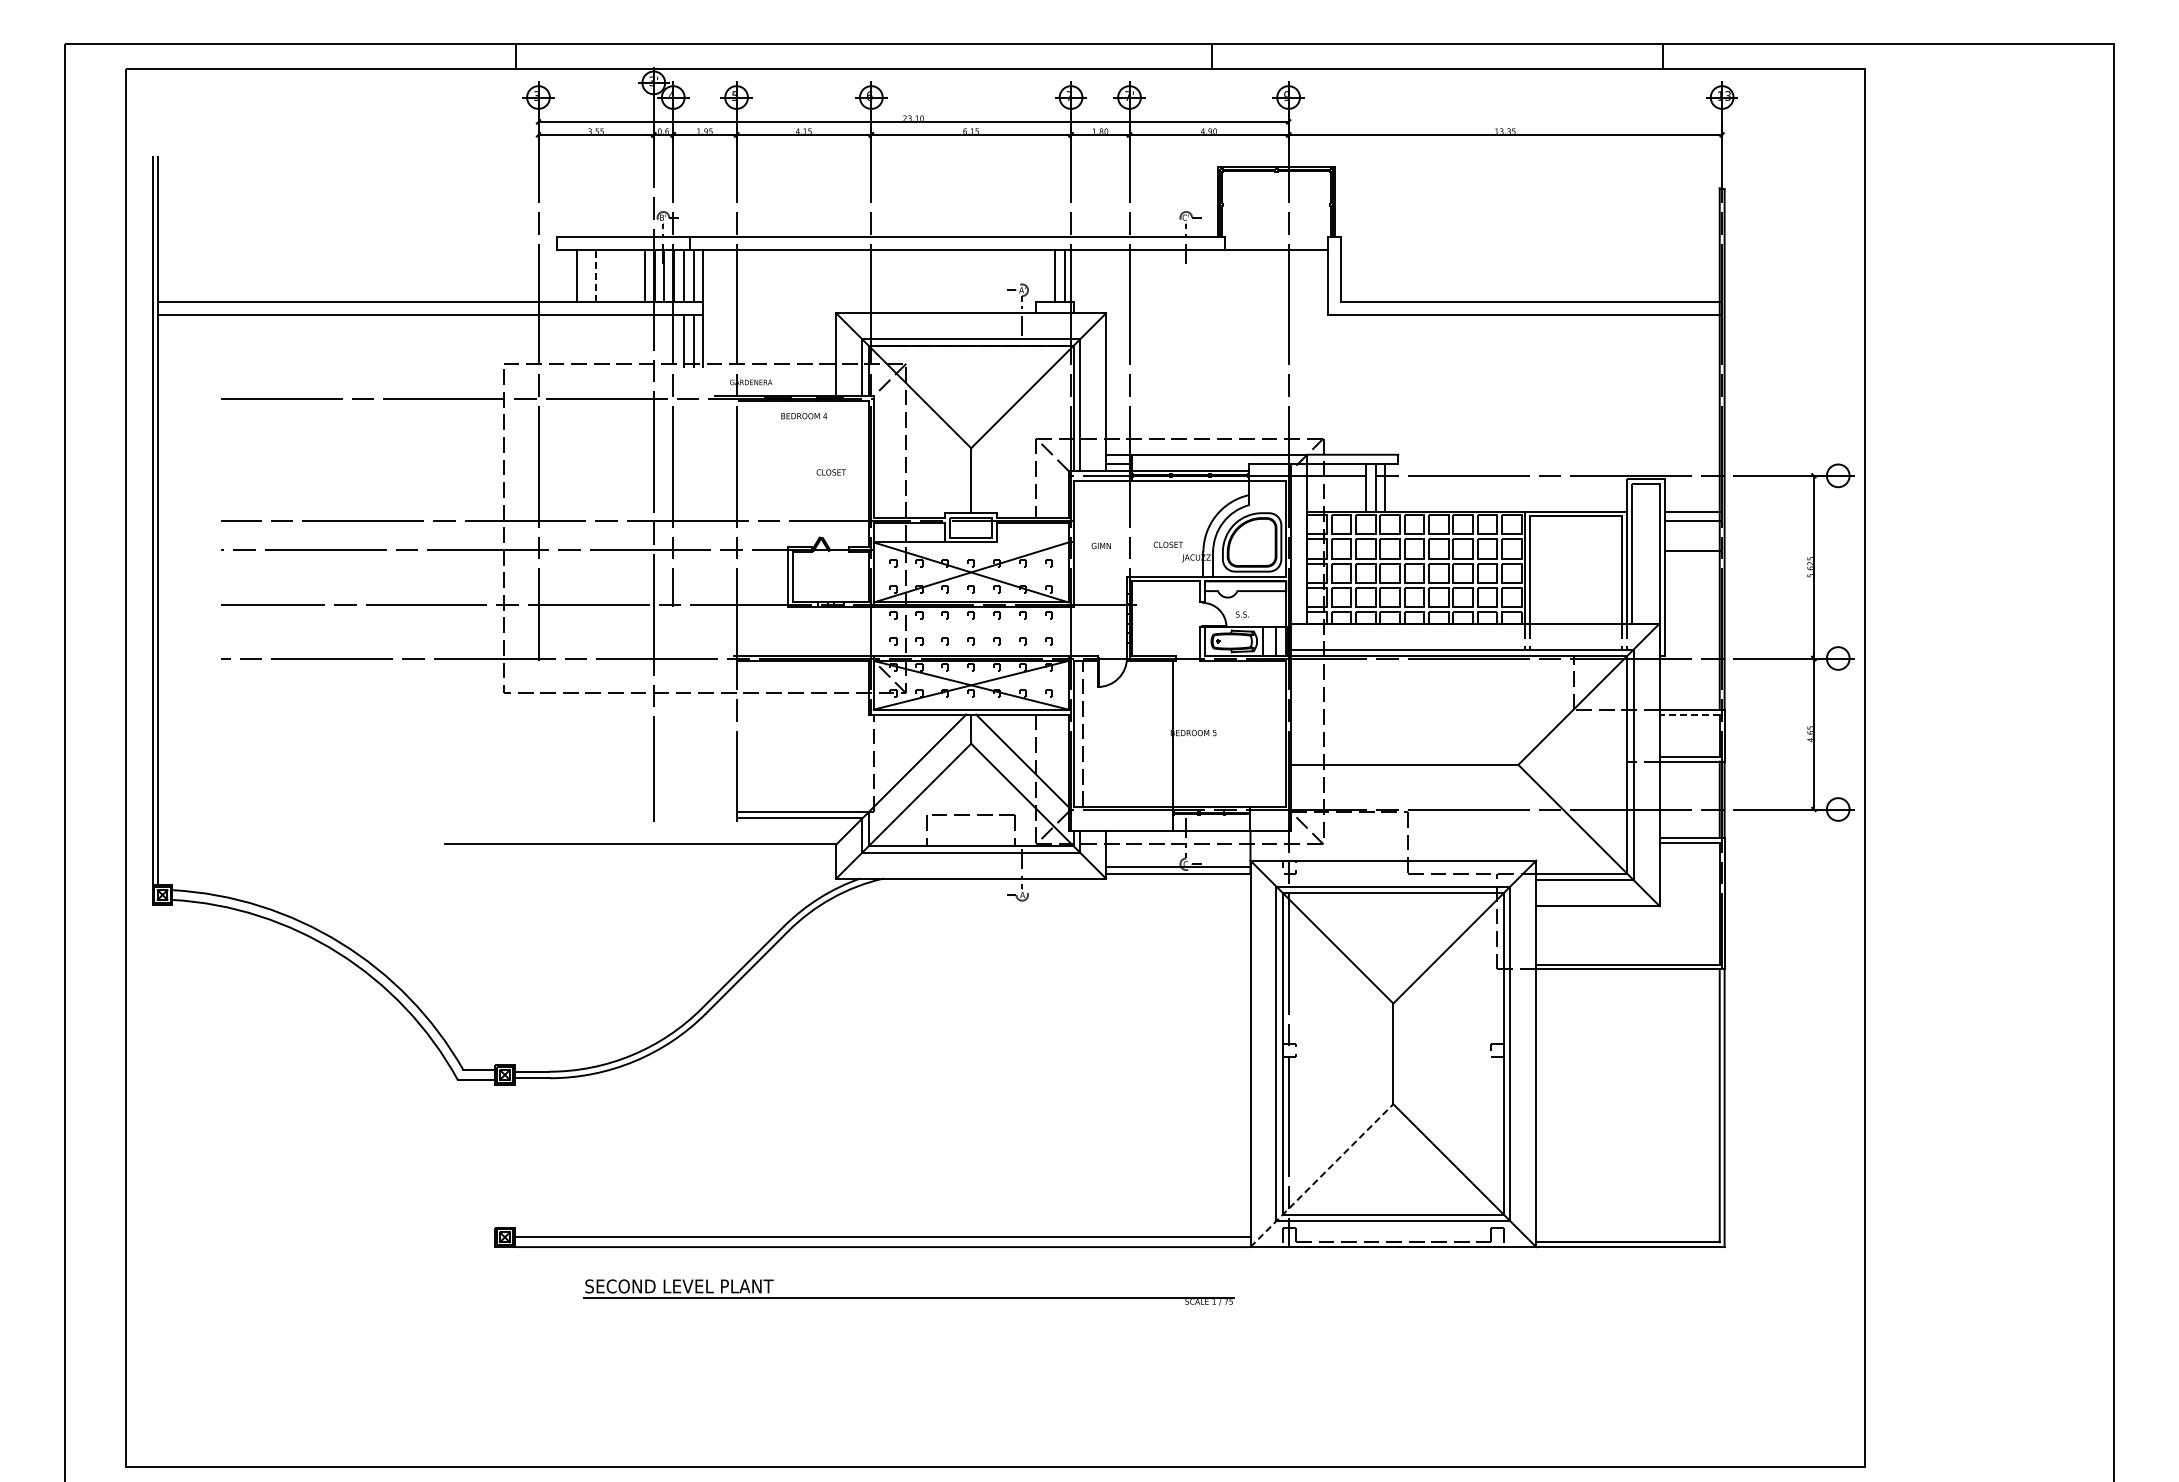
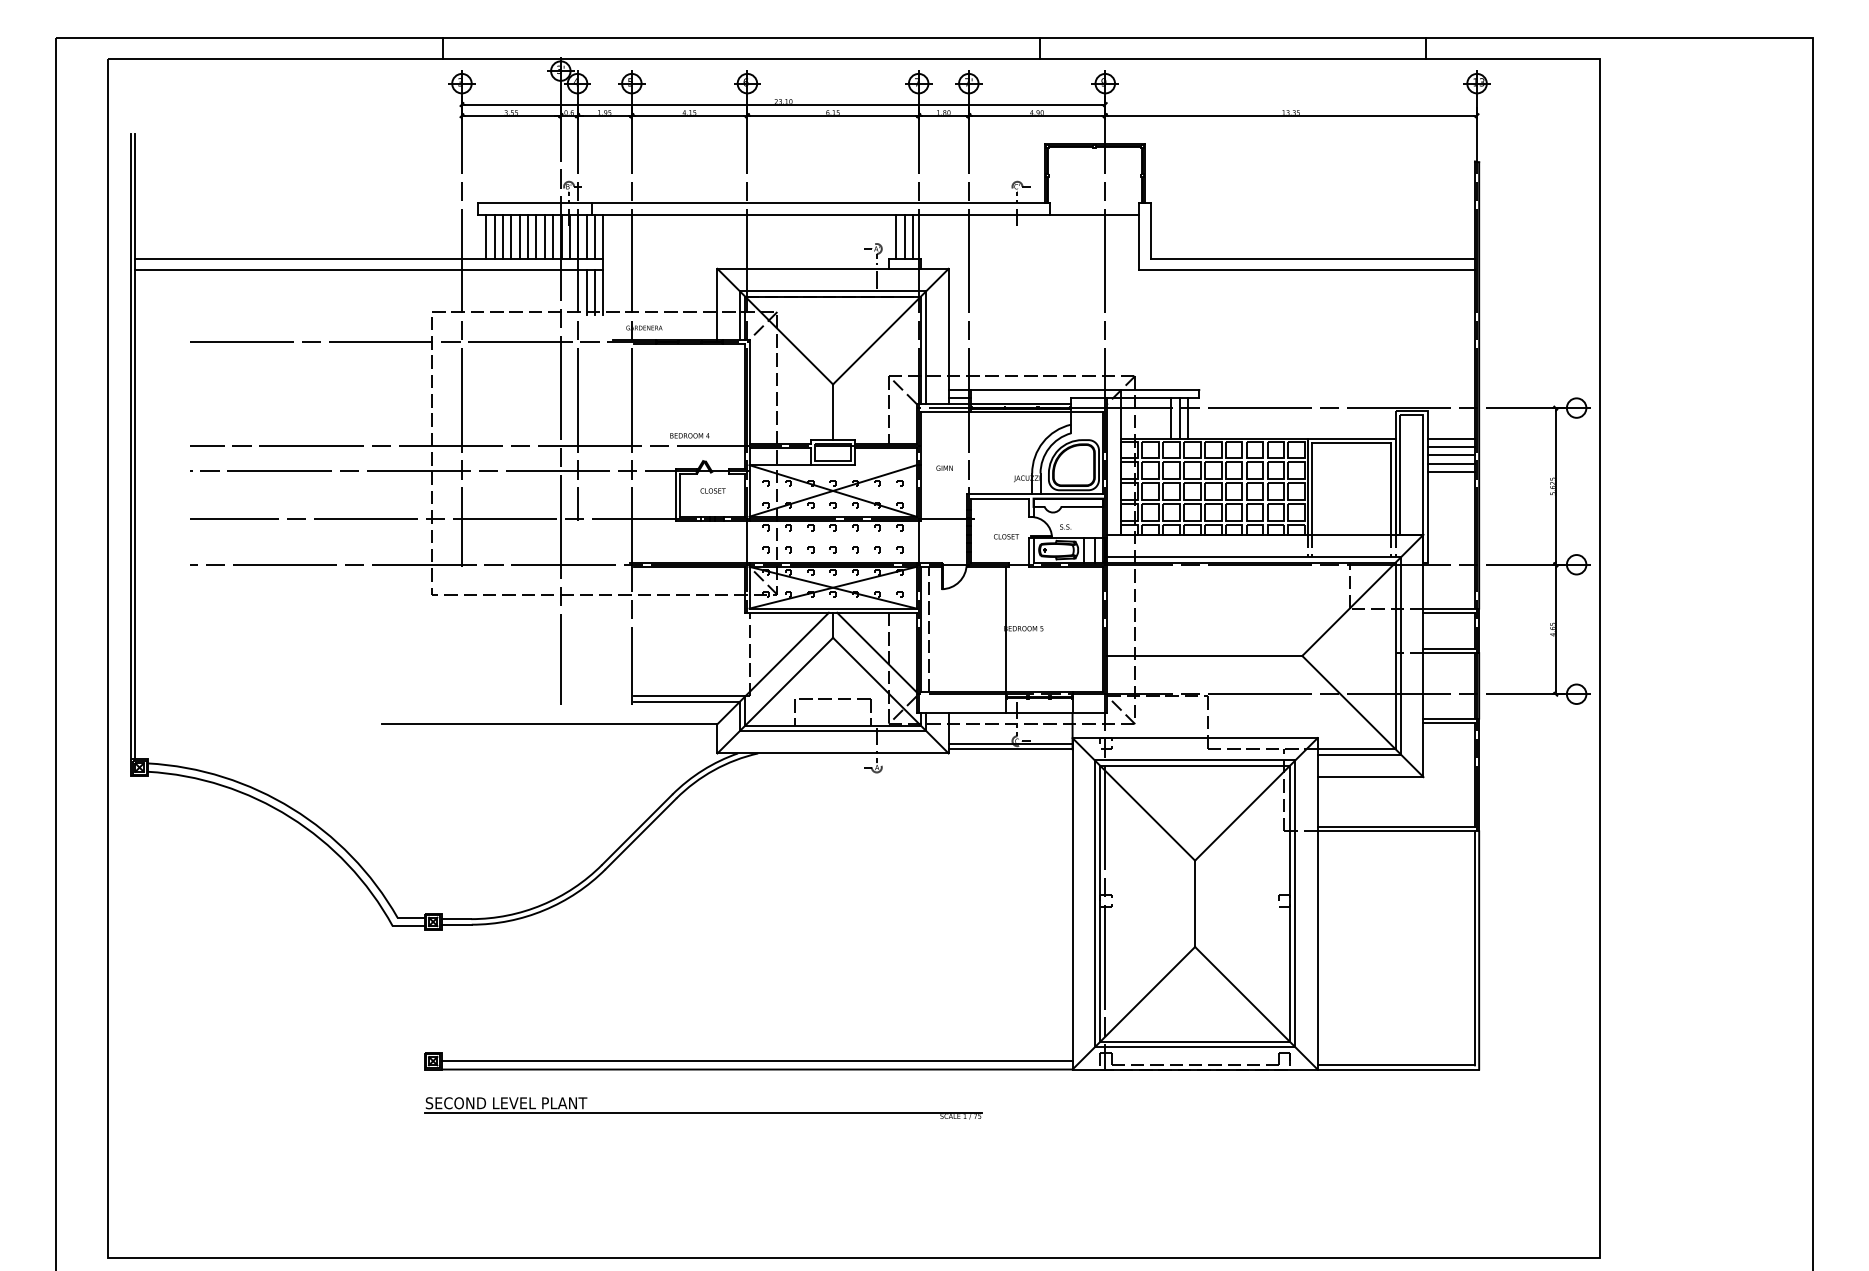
line: (566, 276) -> (485, 237), added
line: (586, 276) -> (503, 237), added
line: (596, 276) -> (511, 237), dashed -> solid
line: (605, 276) -> (519, 237), added
line: (615, 276) -> (527, 237), added
line: (625, 276) -> (536, 237), added
line: (635, 276) -> (545, 237), added
line: (1045, 276) -> (896, 237), added
text: (804, 416) -> (690, 436), moved
text: (830, 472) -> (712, 490), moved
line: (1691, 531) -> (1450, 455), added
line: (1691, 540) -> (1450, 463), added
text: (1168, 544) -> (1006, 536), moved
line: (1689, 714) -> (1449, 612), dashed -> solid
line: (1322, 1175) -> (1134, 1008), dashed -> solid
part: (908, 1292) -> (702, 1108), moved

